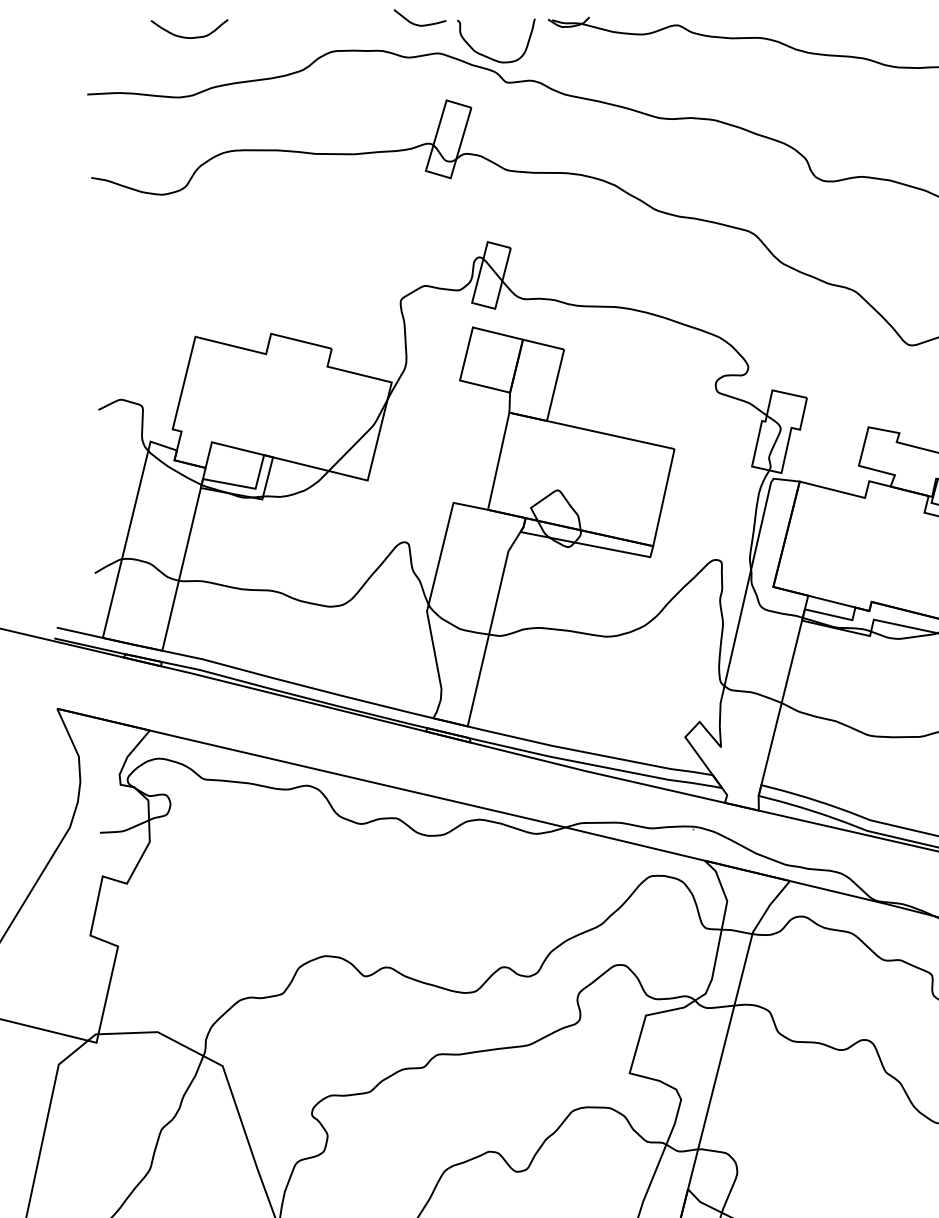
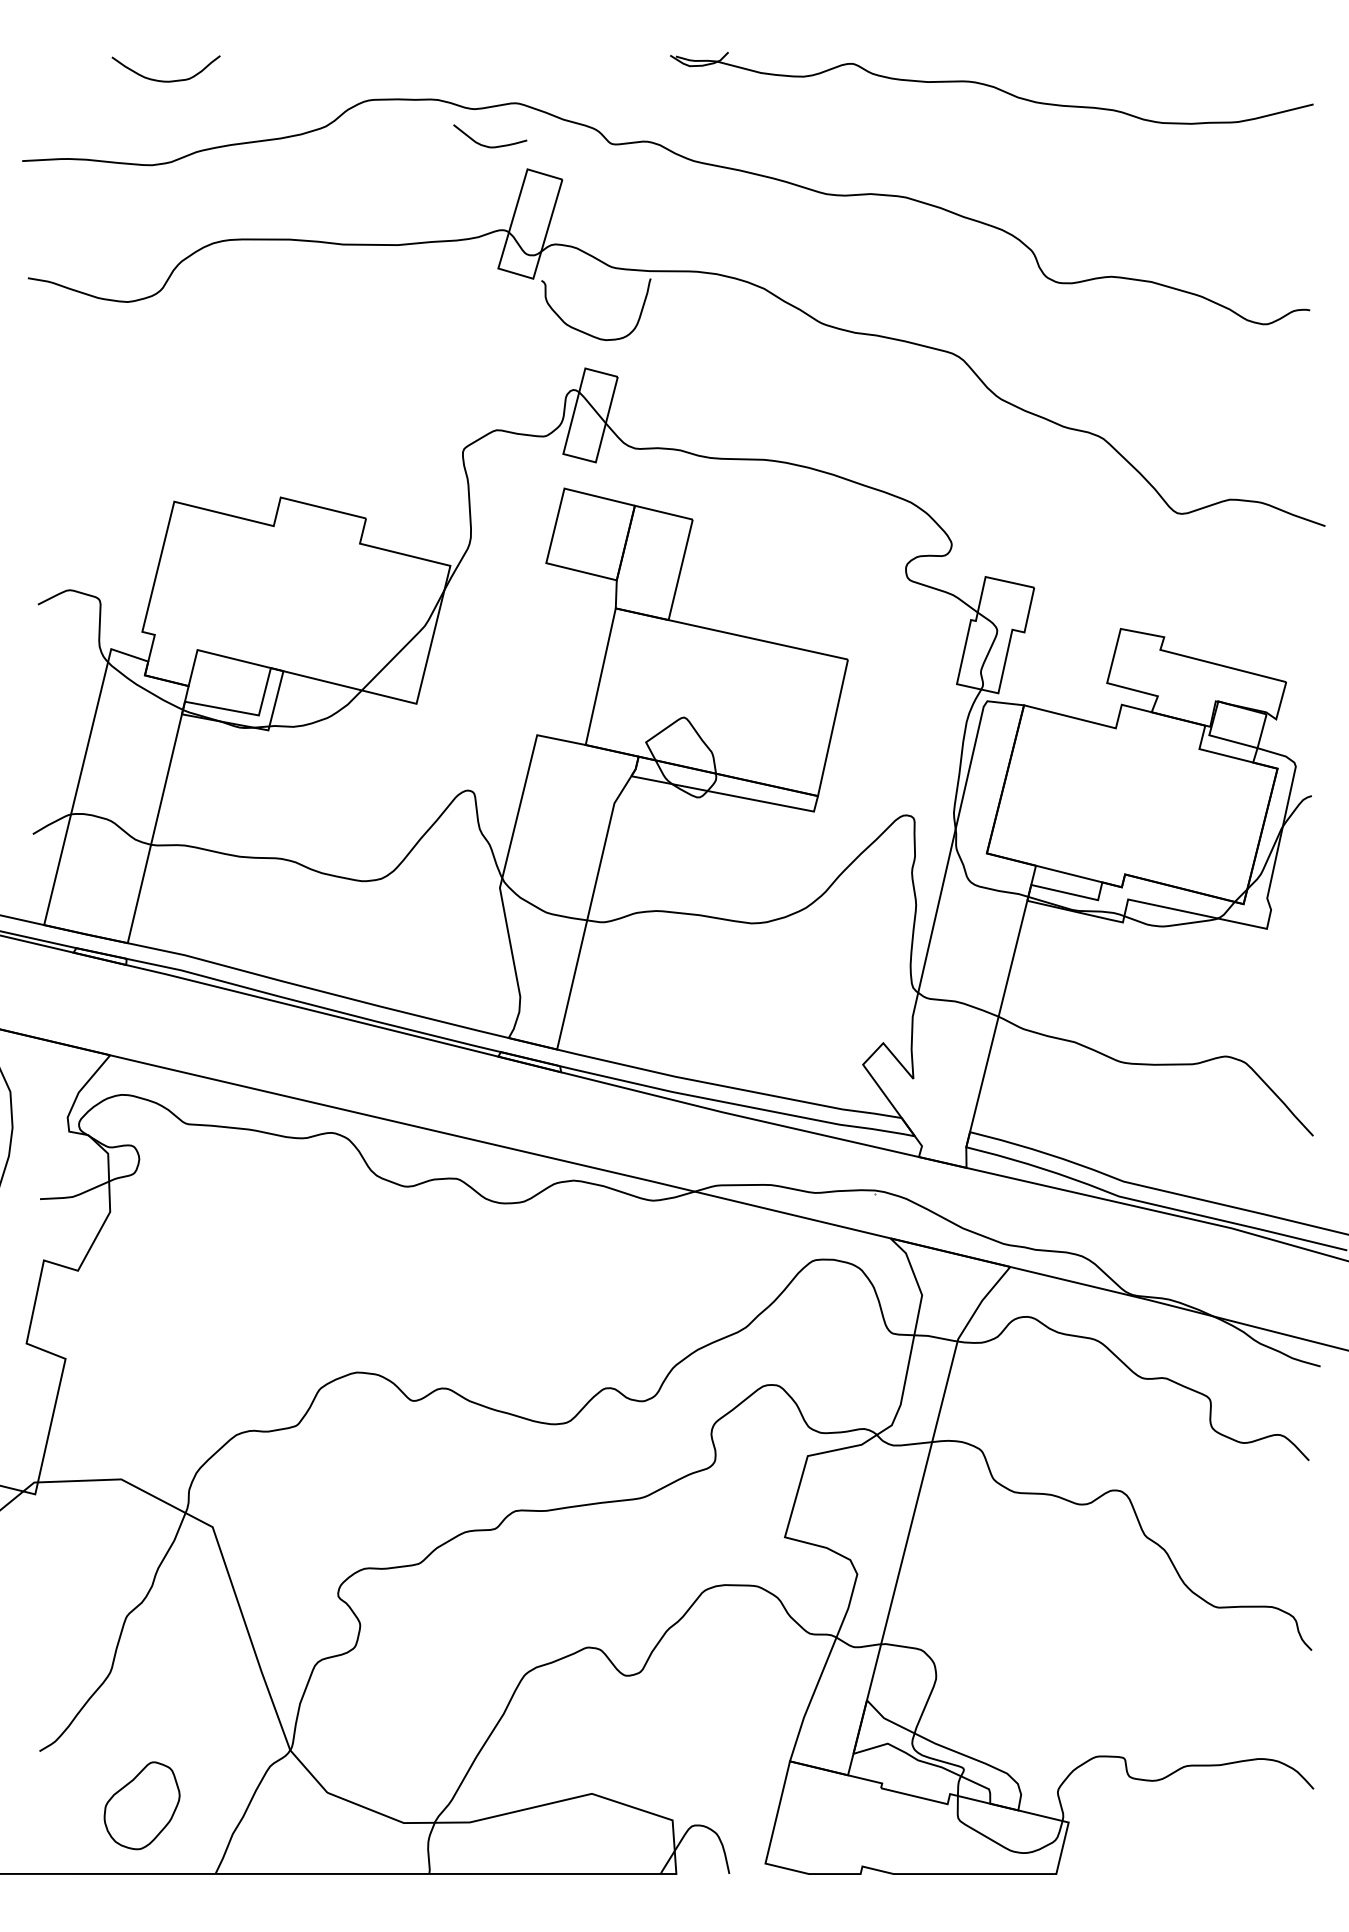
curve: (418, 24) -> (487, 145), moved
curve: (487, 56) -> (584, 331), moved

